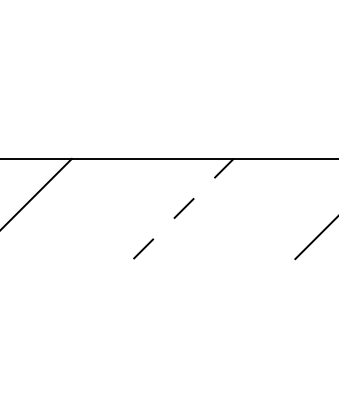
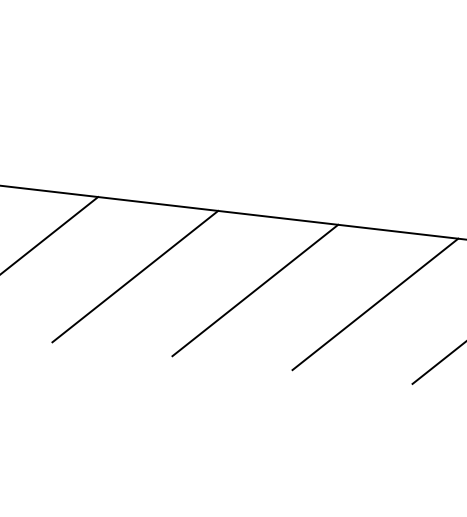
line: (102, 208) -> (135, 275), added
line: (264, 208) -> (375, 303), added
line: (183, 209) -> (255, 291), dashed -> solid

